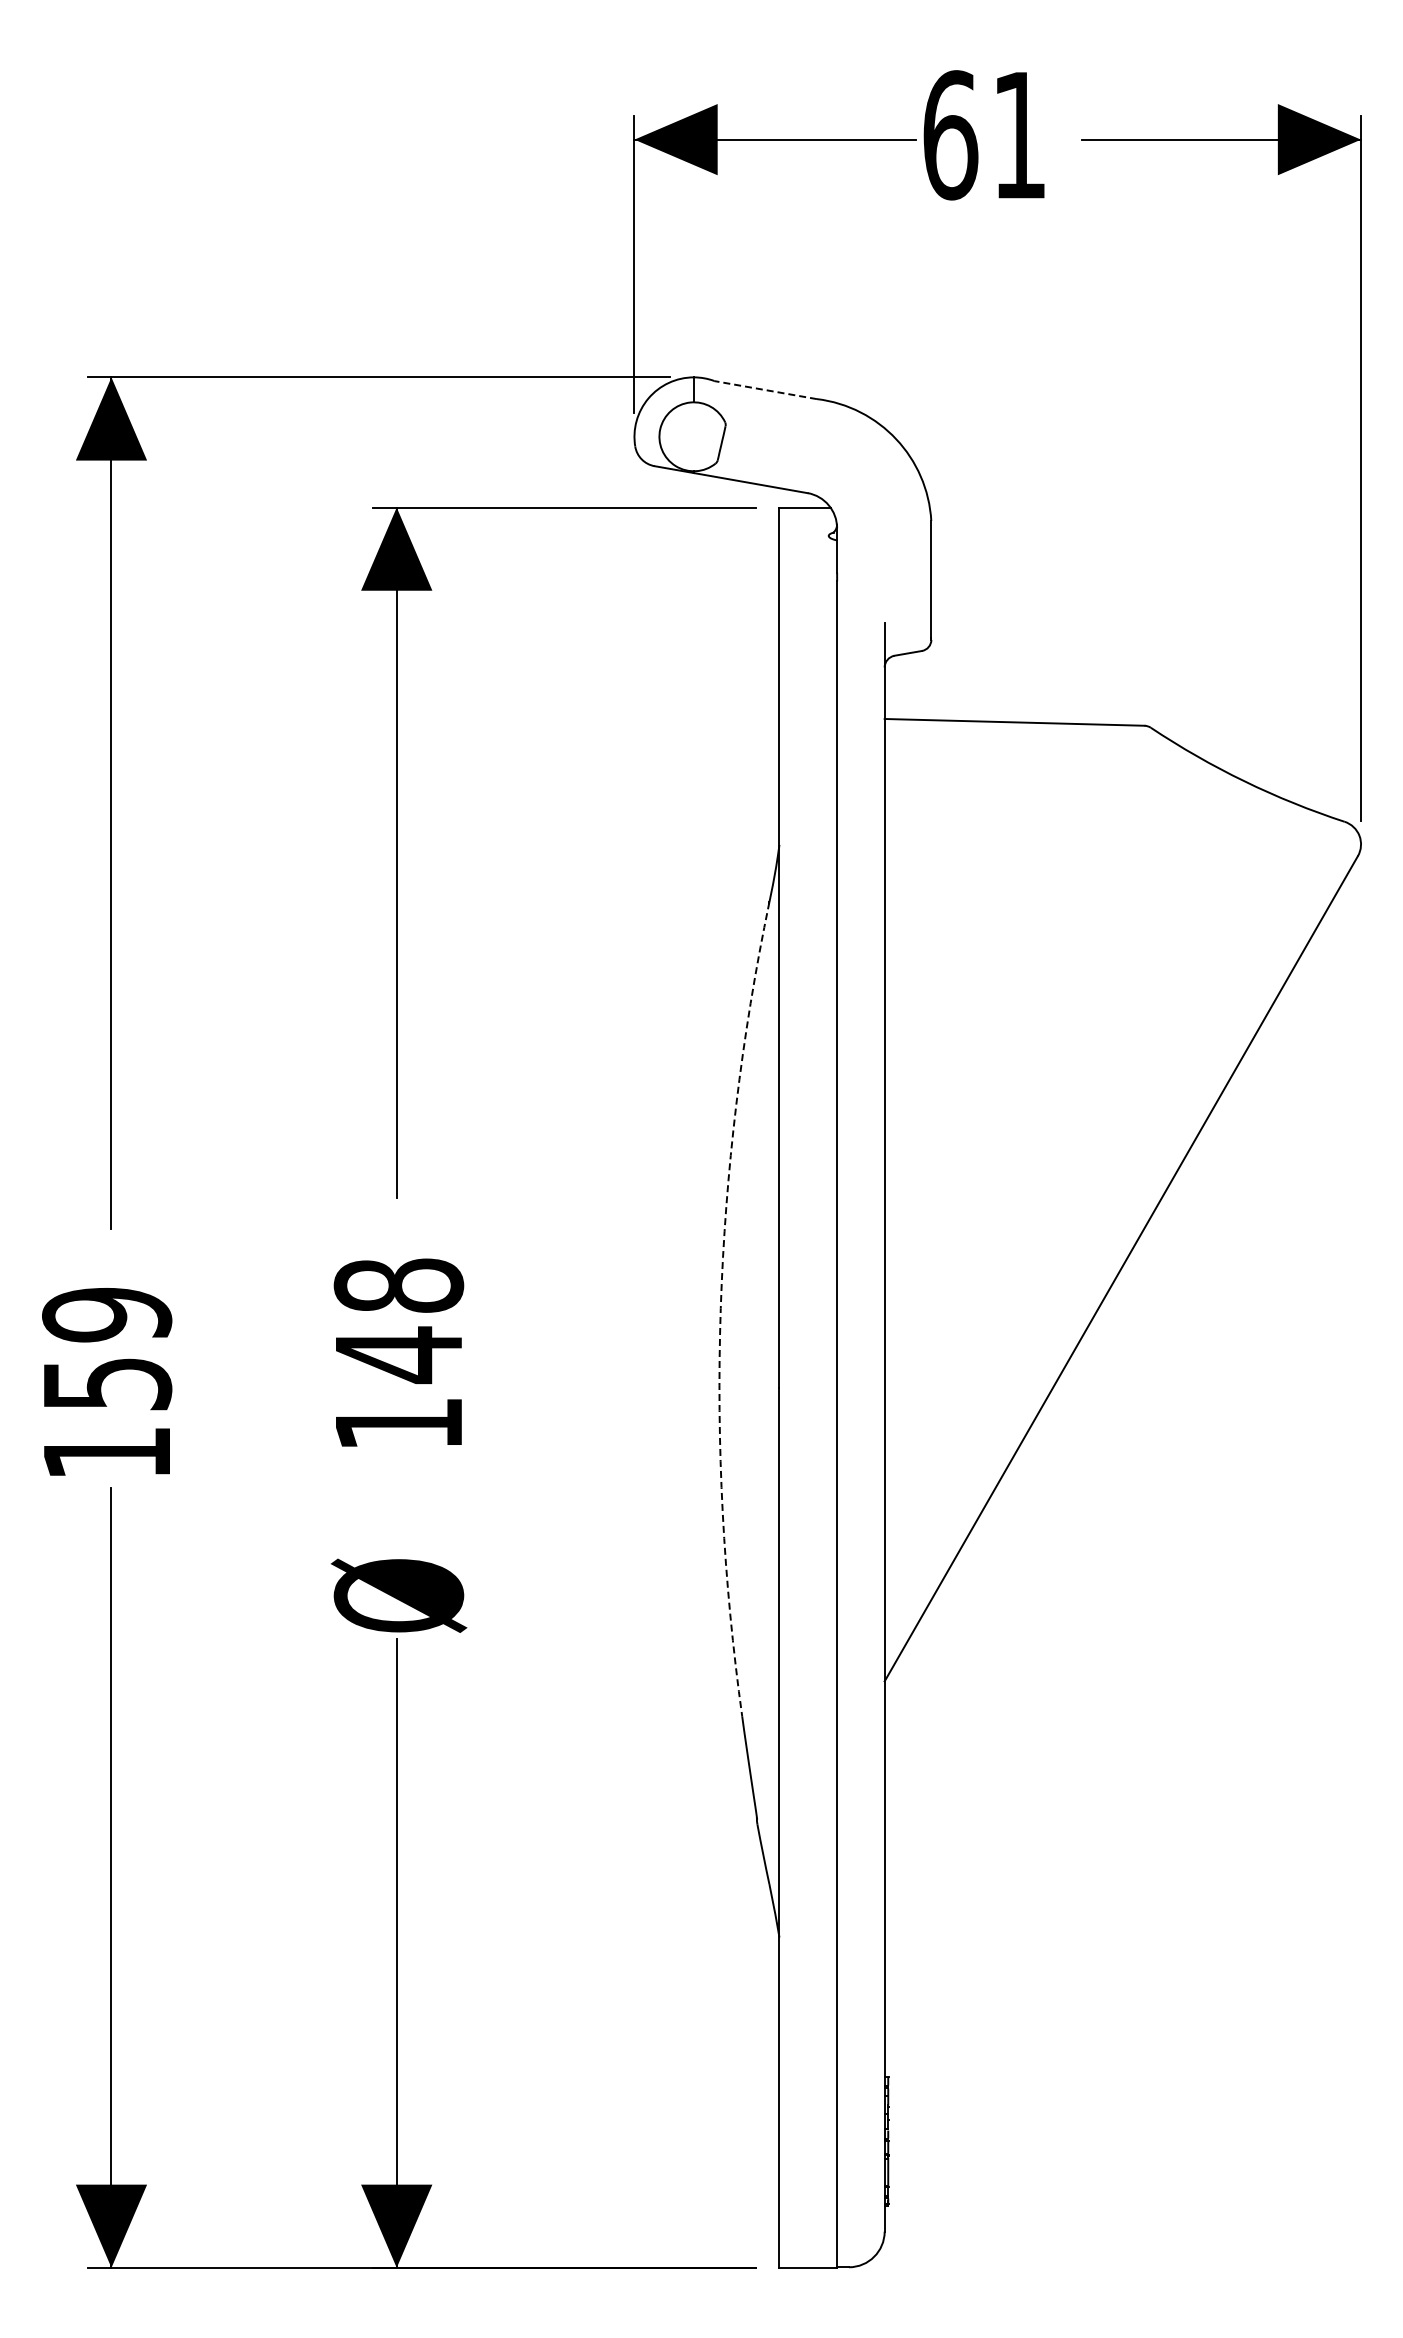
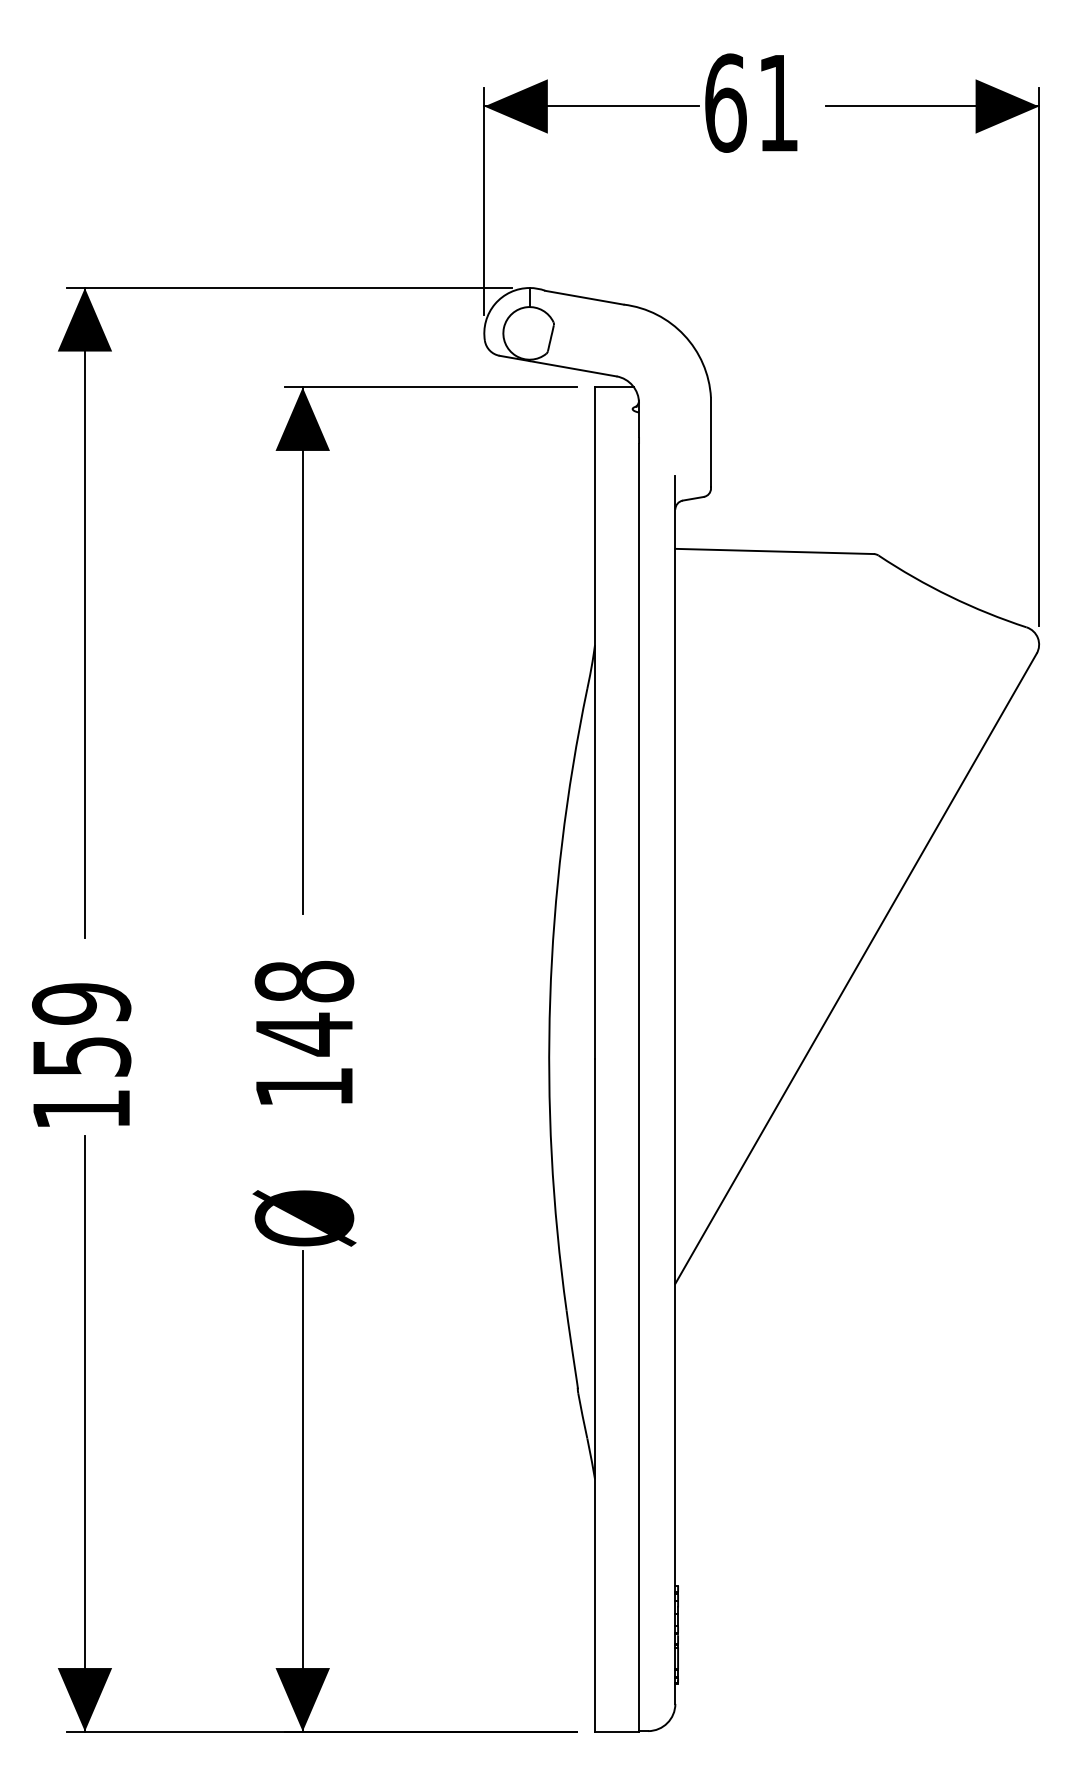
line: (765, 390) -> (584, 298), dashed -> solid
arc: (720, 1308) -> (550, 999), dashed -> solid

